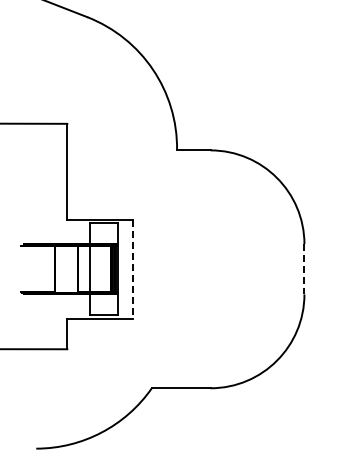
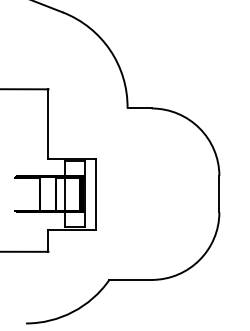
line: (132, 269) -> (95, 194), dashed -> solid
line: (304, 269) -> (219, 194), dashed -> solid

